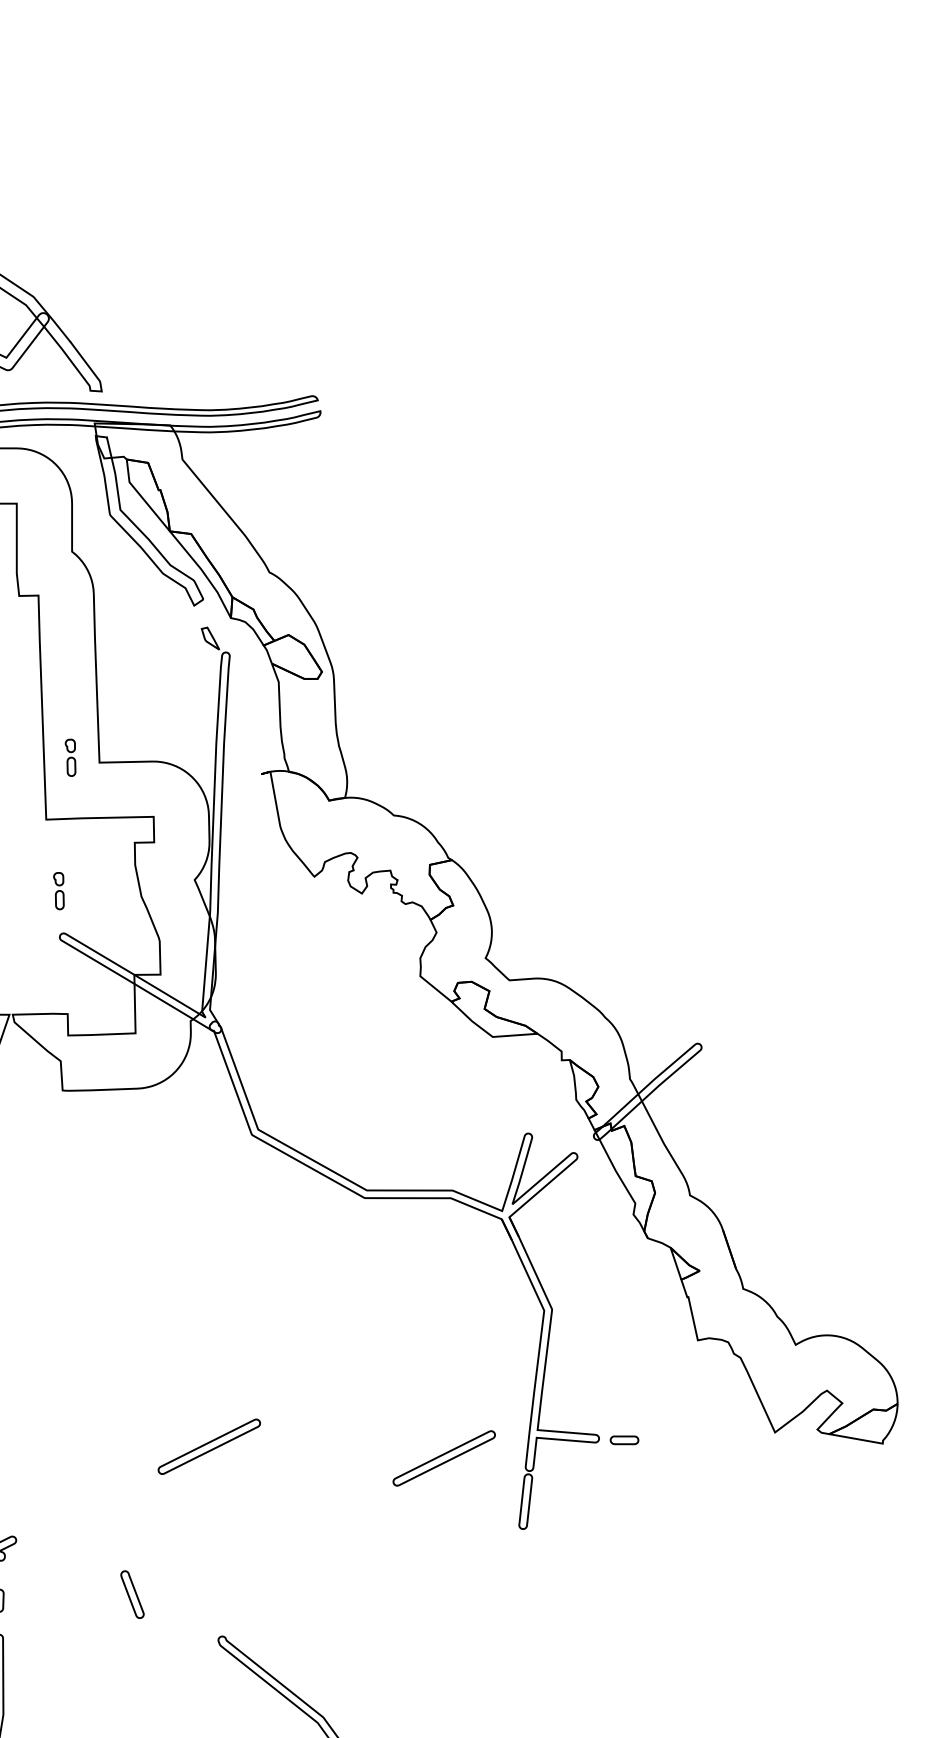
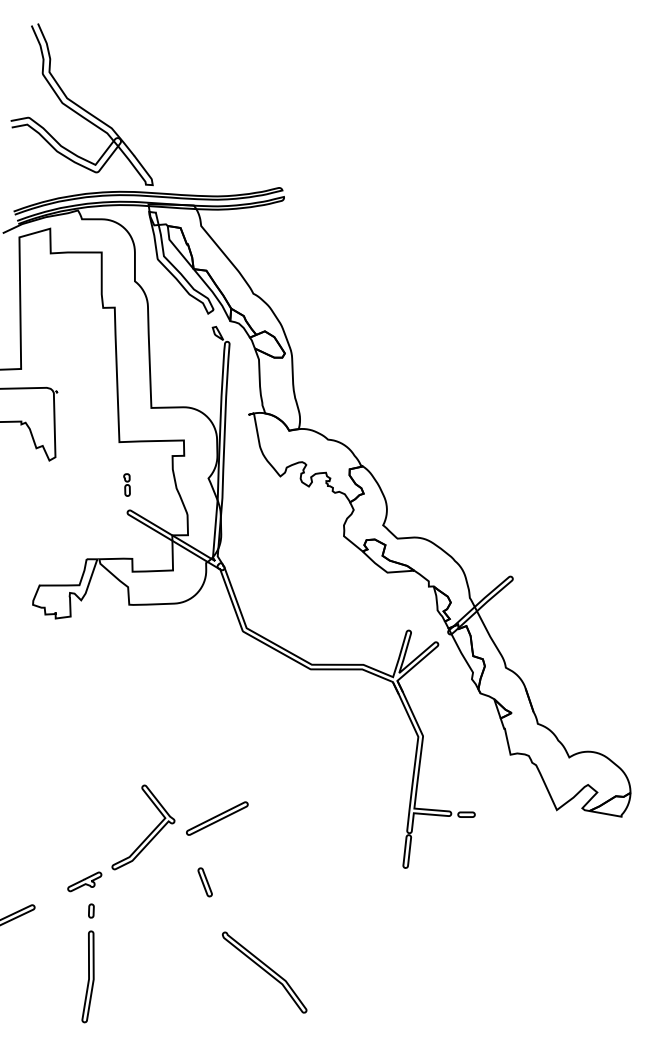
part: (69, 756) -> (133, 404), removed
part: (444, 1458) -> (358, 825), removed
part: (96, 1471) -> (149, 833), added
part: (131, 1594) -> (204, 882), moved

